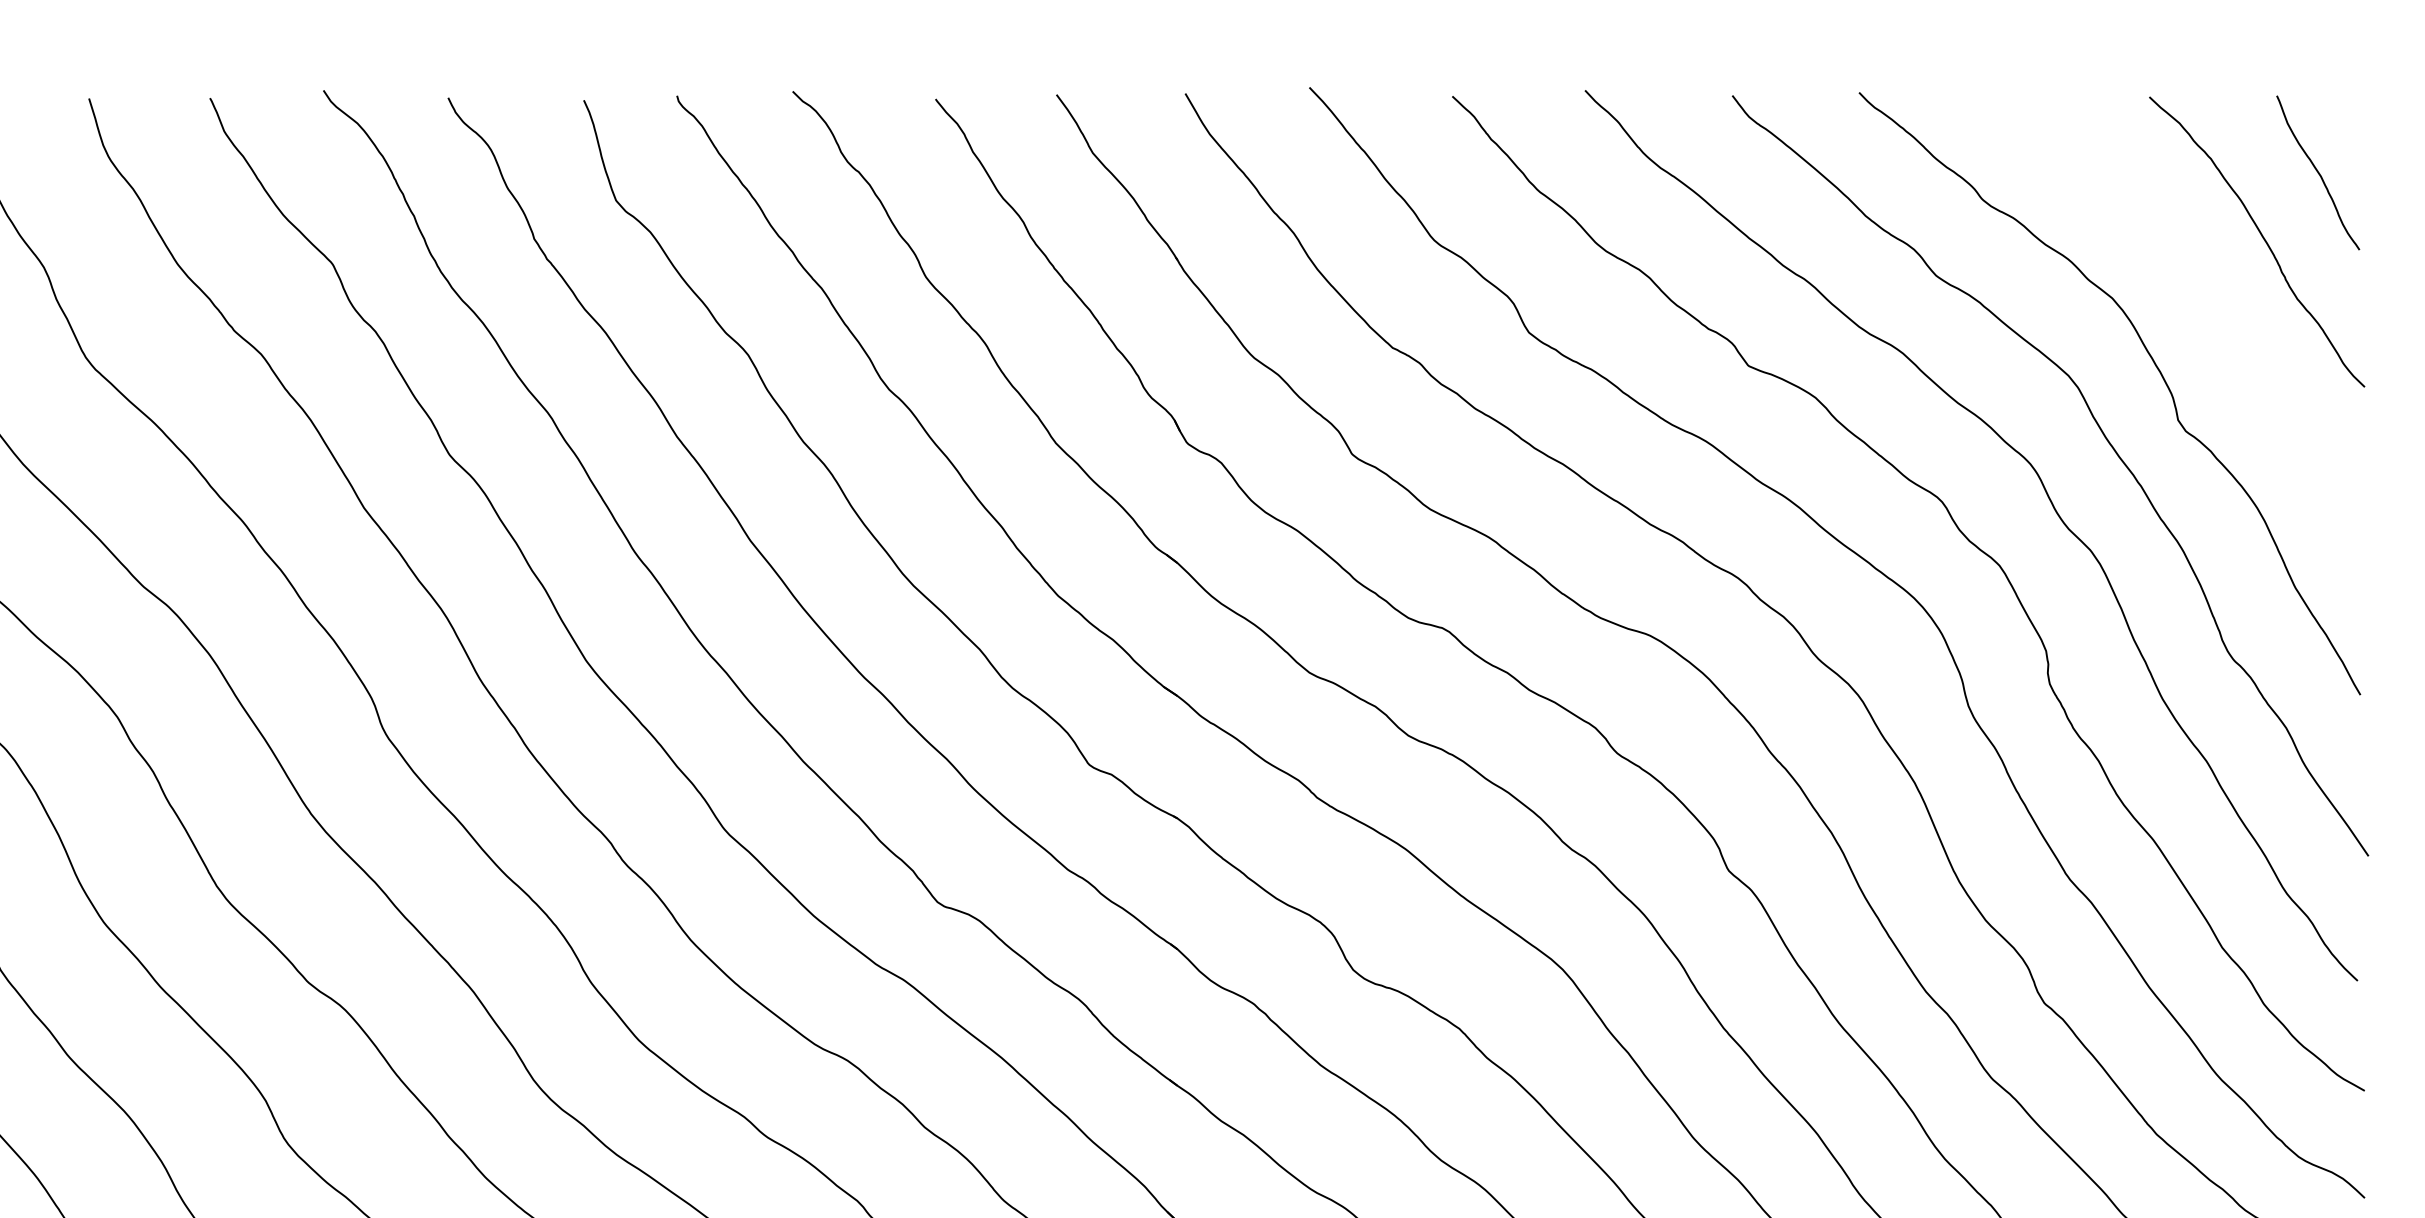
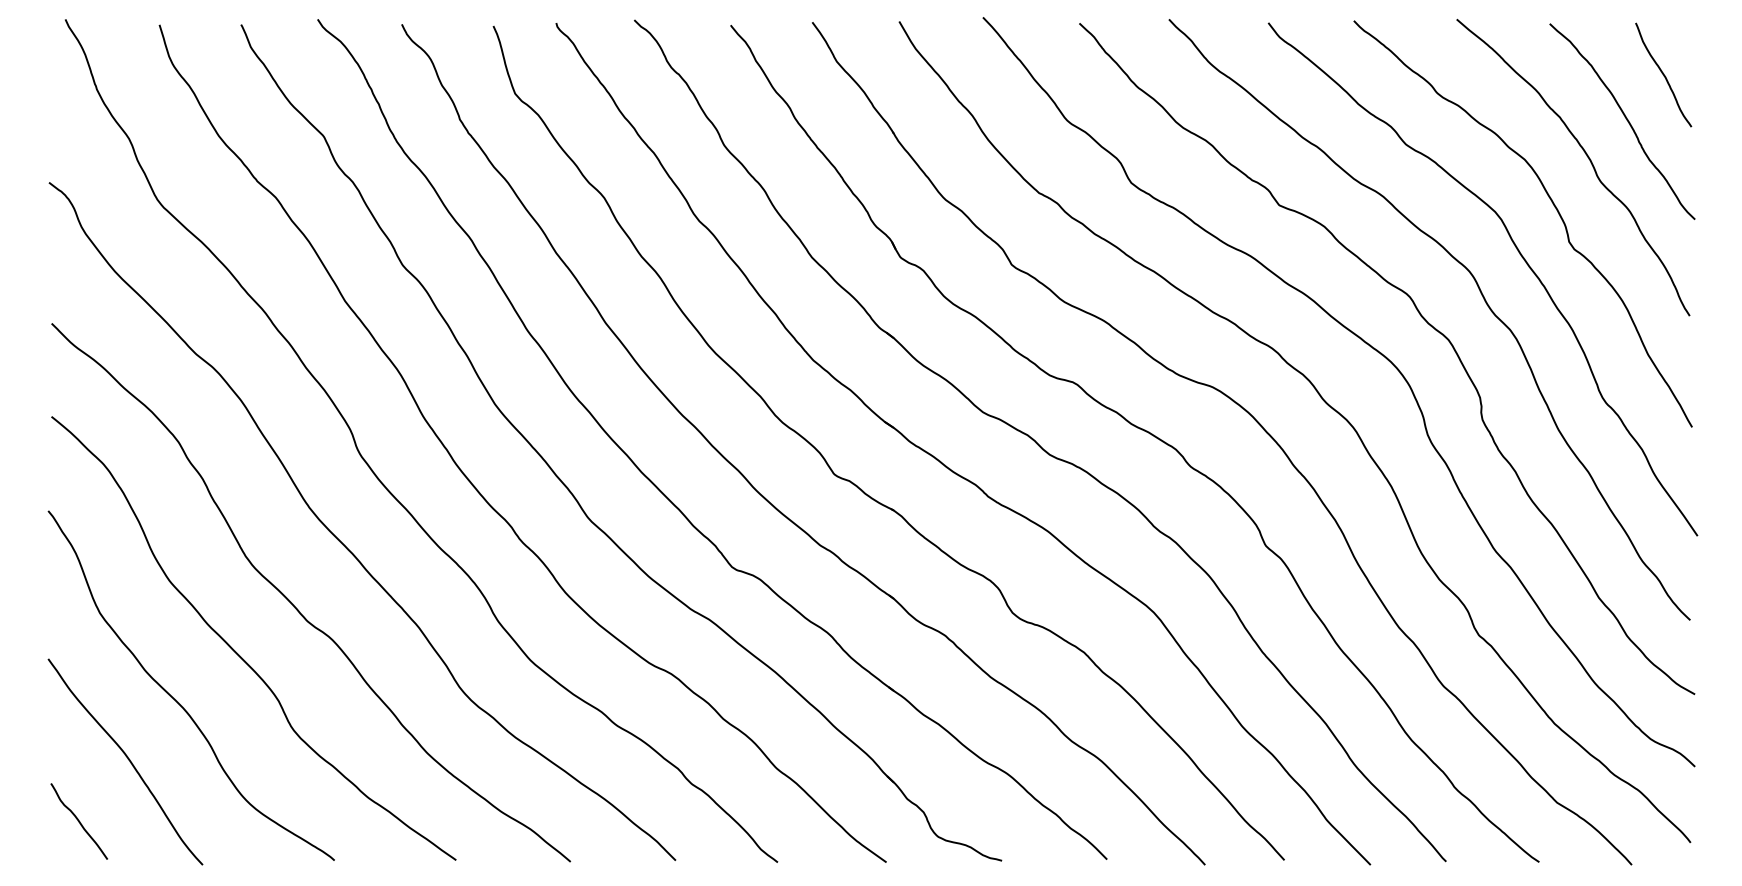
curve: (2206, 298) -> (1588, 159), added

